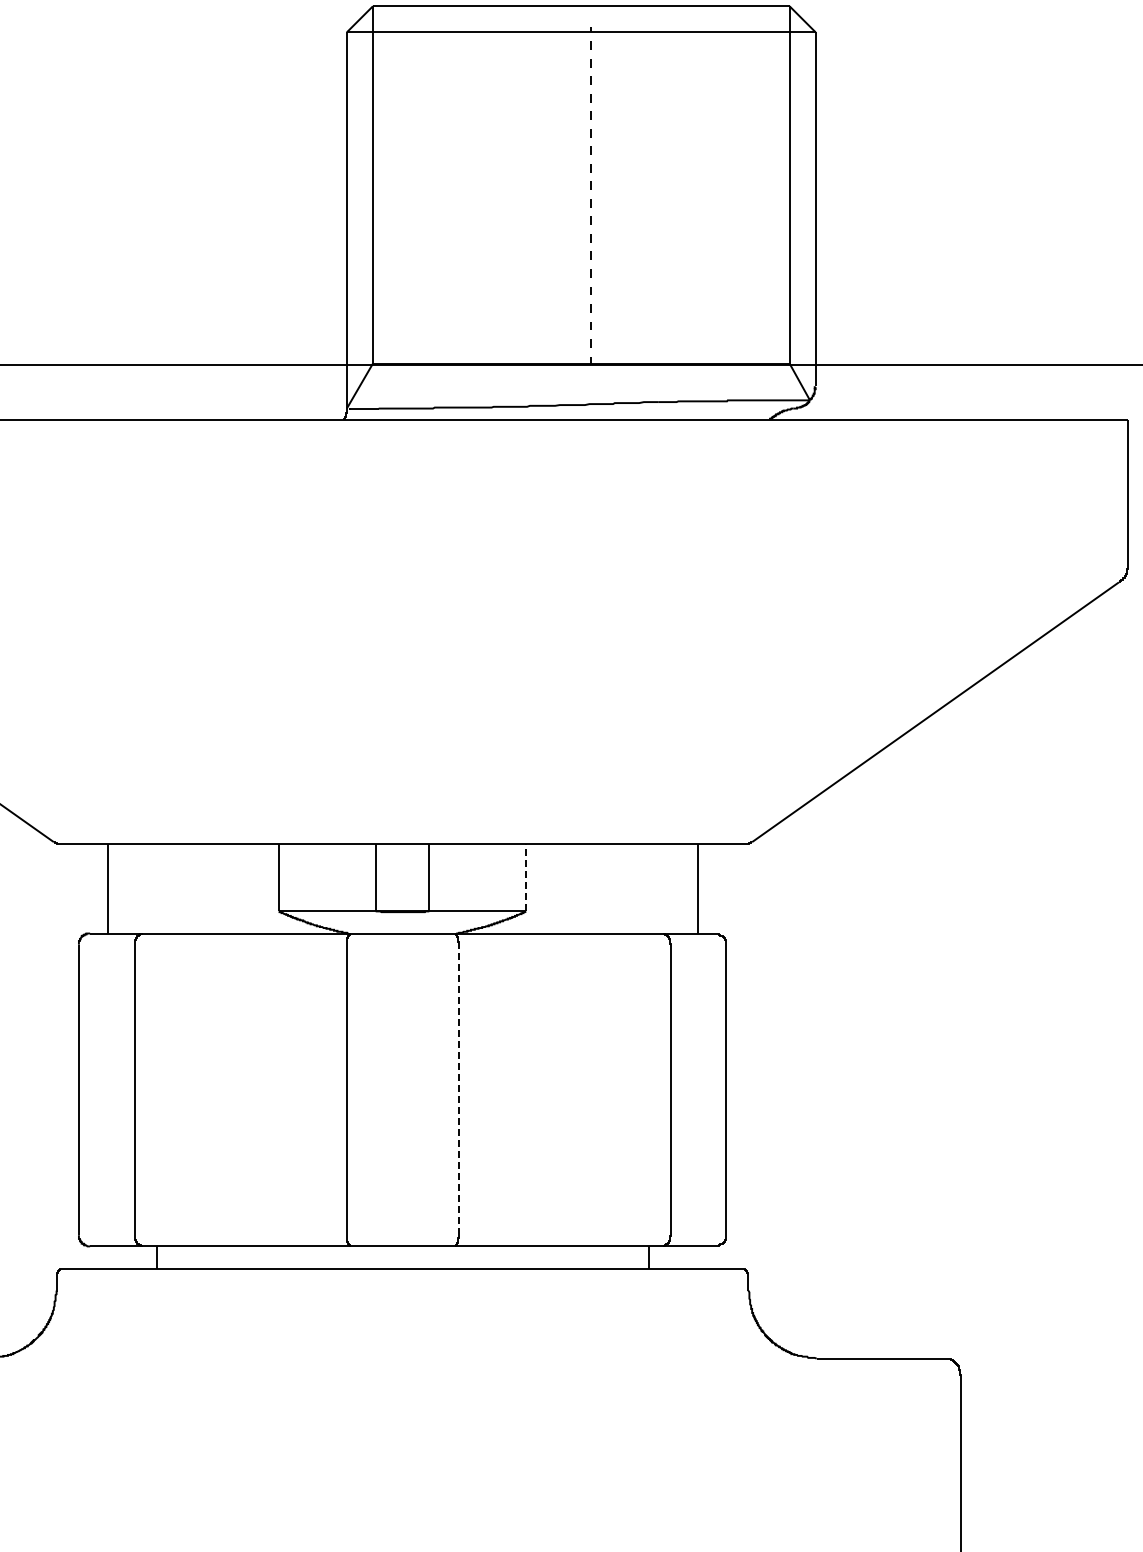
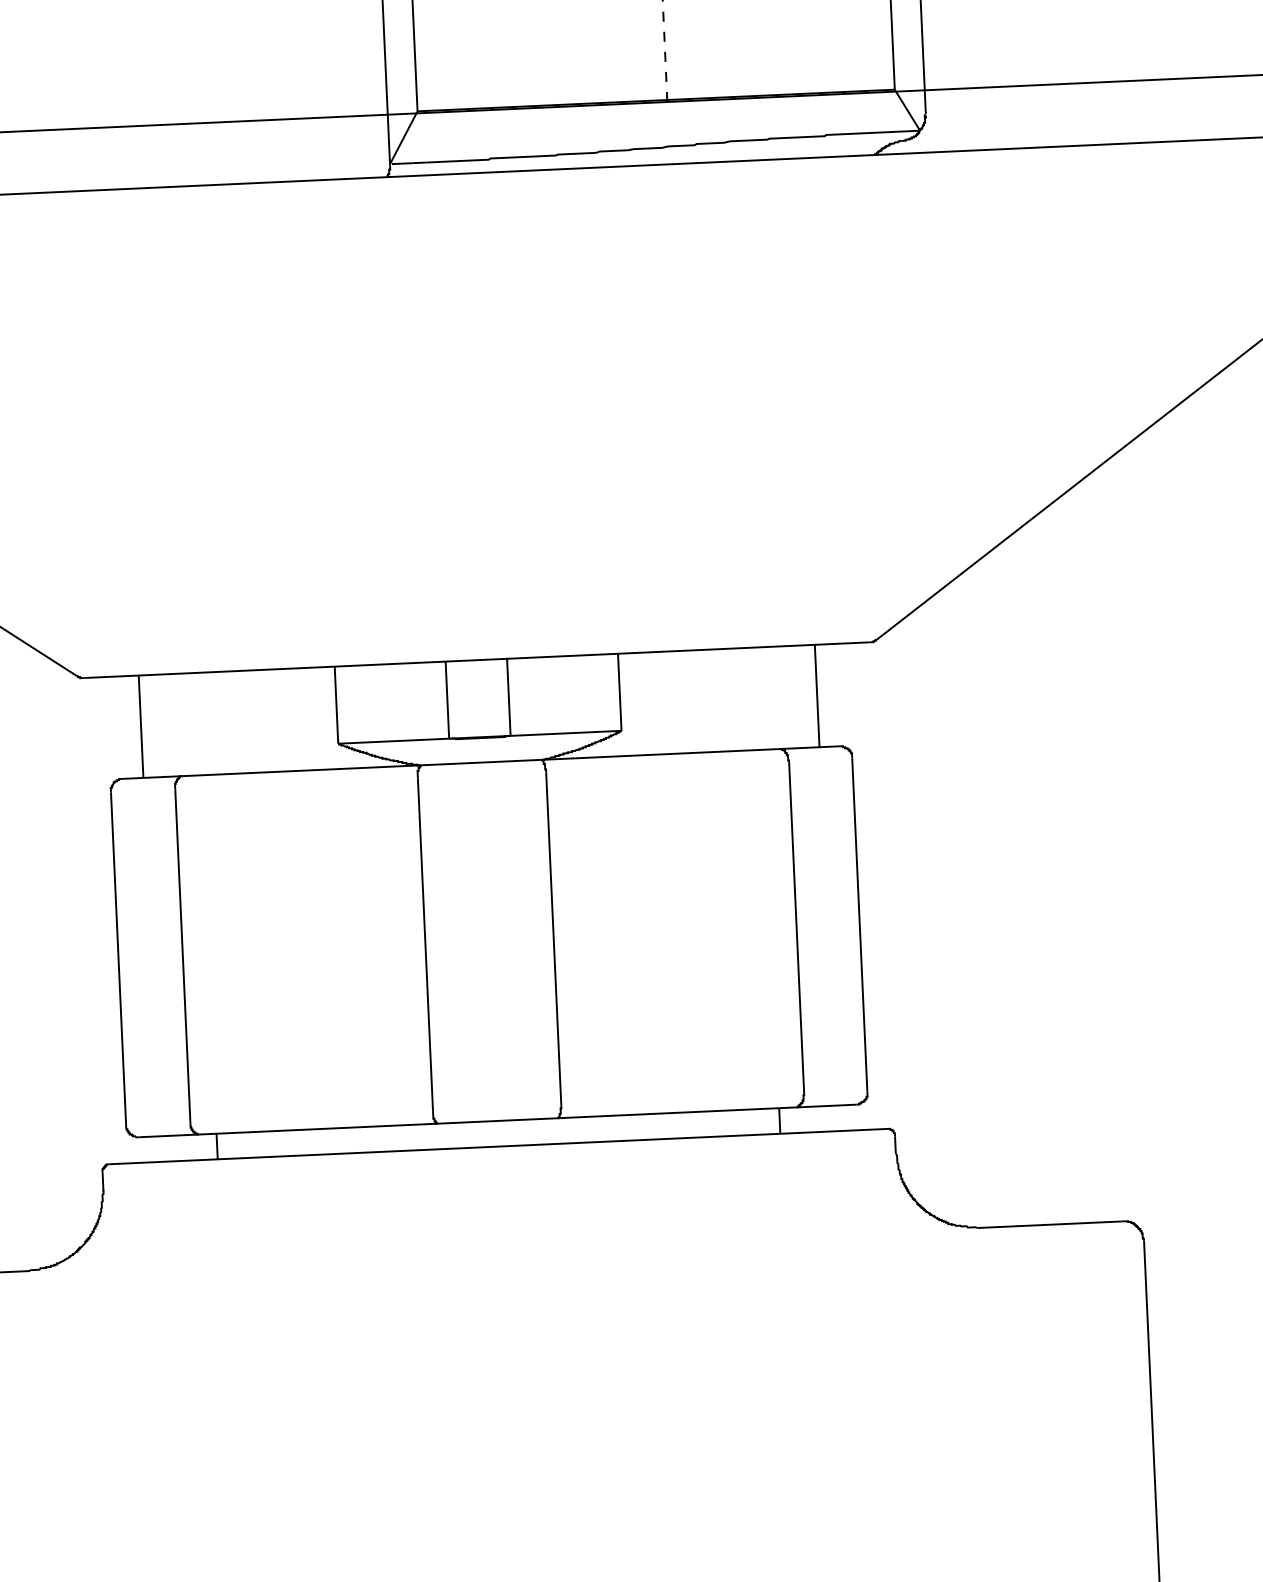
line: (526, 877) -> (620, 691), dashed -> solid
line: (458, 1089) -> (553, 938), dashed -> solid

